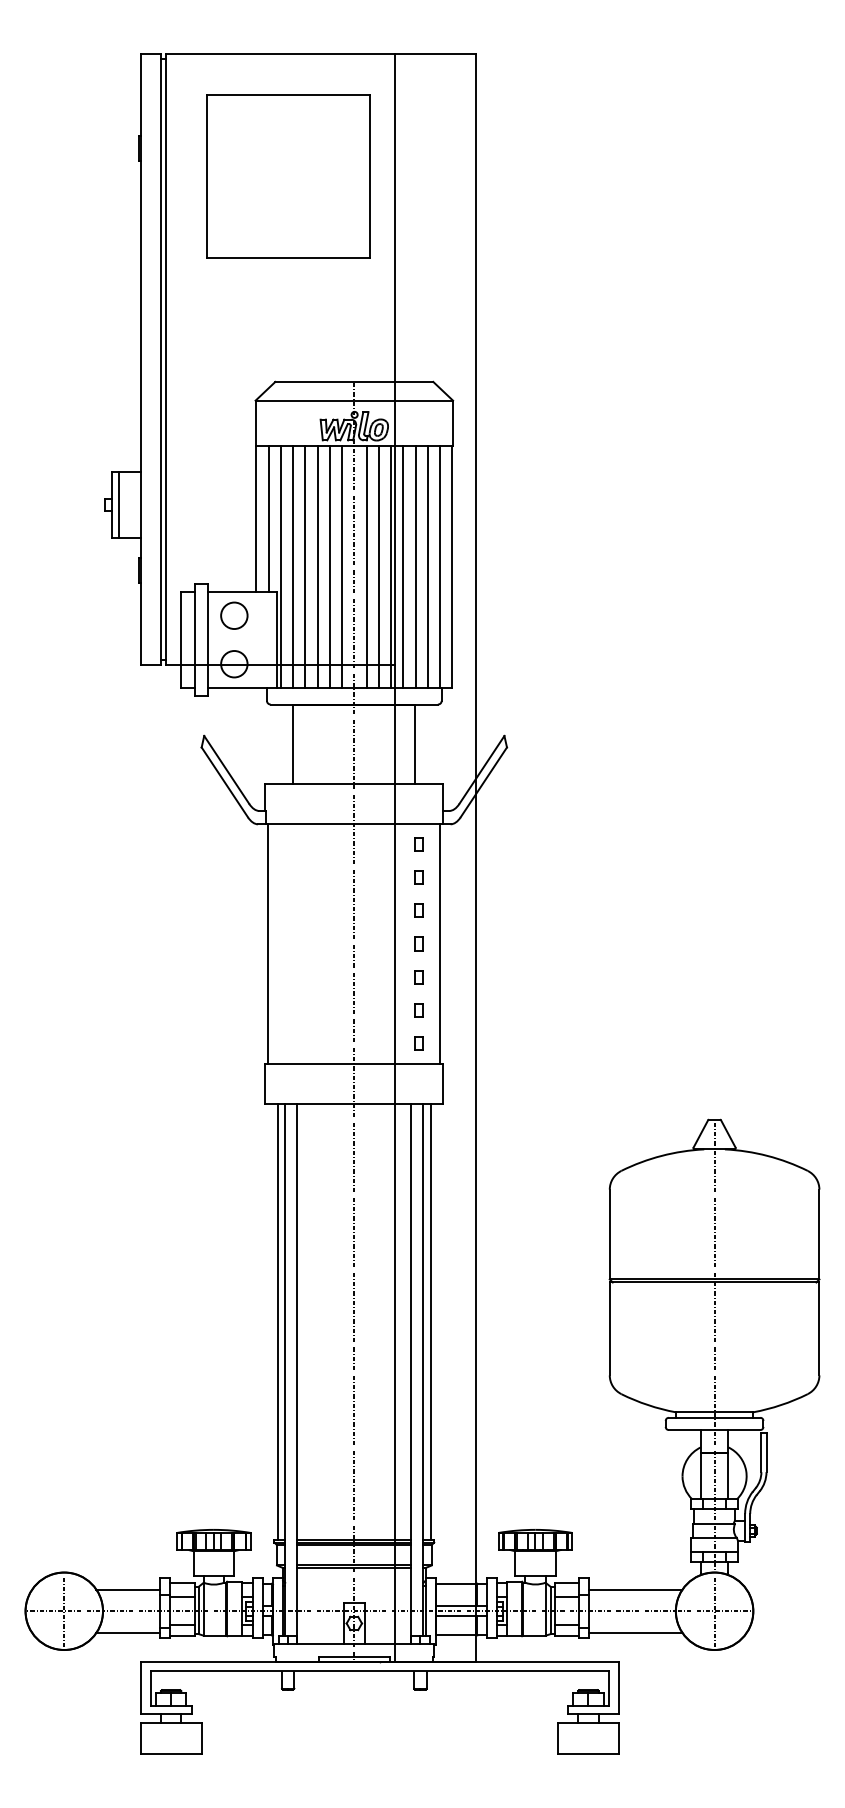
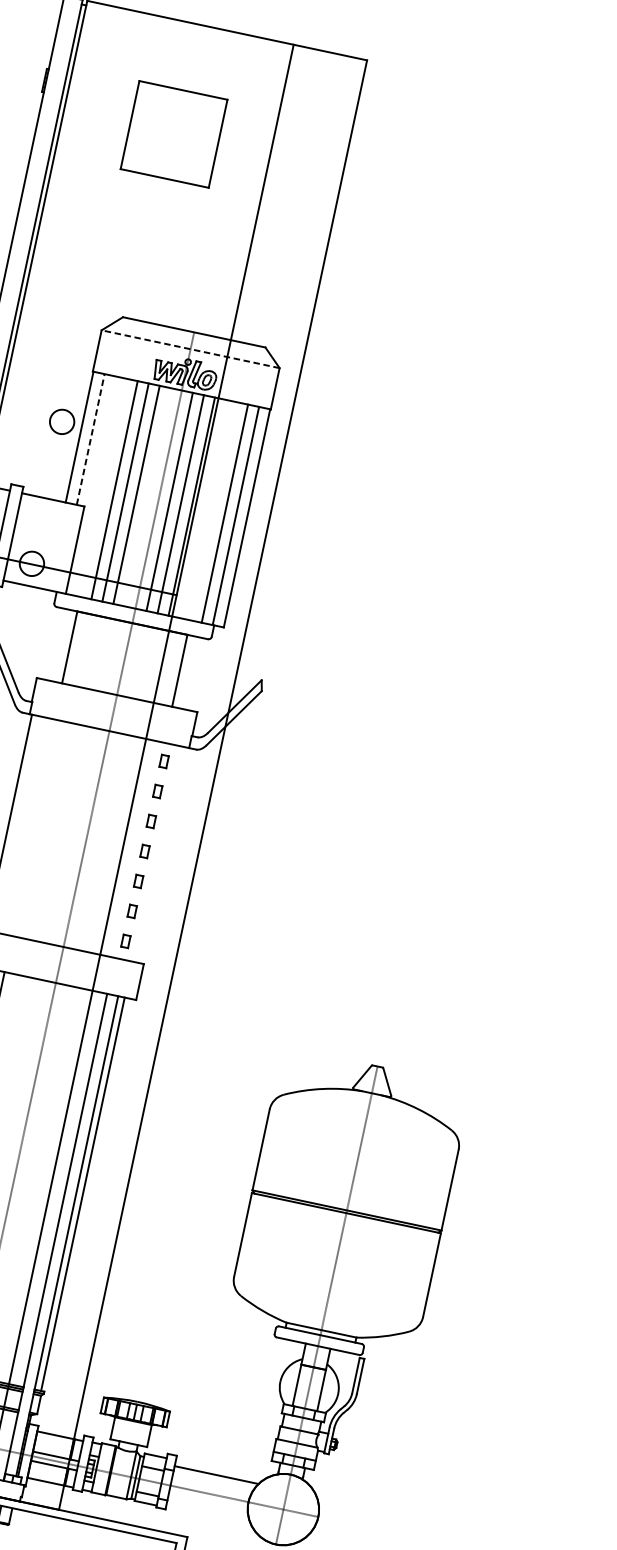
part: (288, 176) -> (174, 134), size x0.6
line: (354, 400) -> (190, 349), solid -> dashed
line: (268, 519) -> (90, 439), solid -> dashed
line: (280, 567) -> (92, 485), removed
line: (293, 567) -> (103, 487), removed
line: (342, 567) -> (147, 497), removed
line: (403, 567) -> (202, 509), removed
line: (415, 567) -> (213, 511), removed
circle: (234, 615) -> (62, 421), moved
line: (440, 943) -> (164, 855), removed
line: (635, 1632) -> (208, 1513), removed

